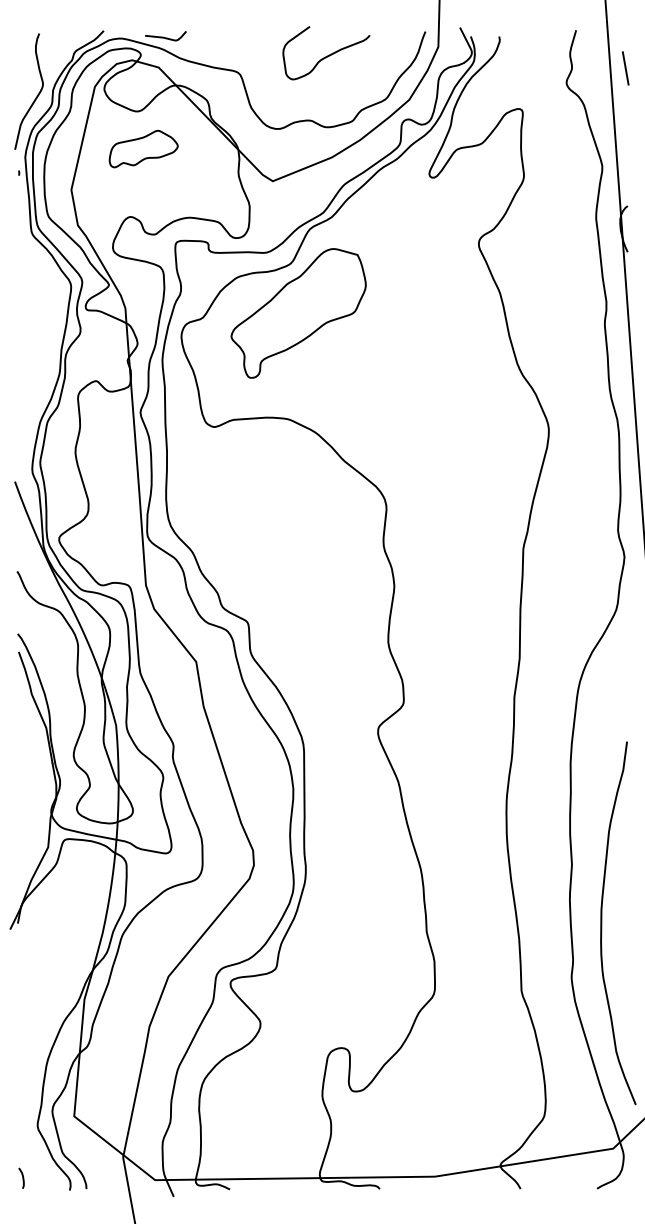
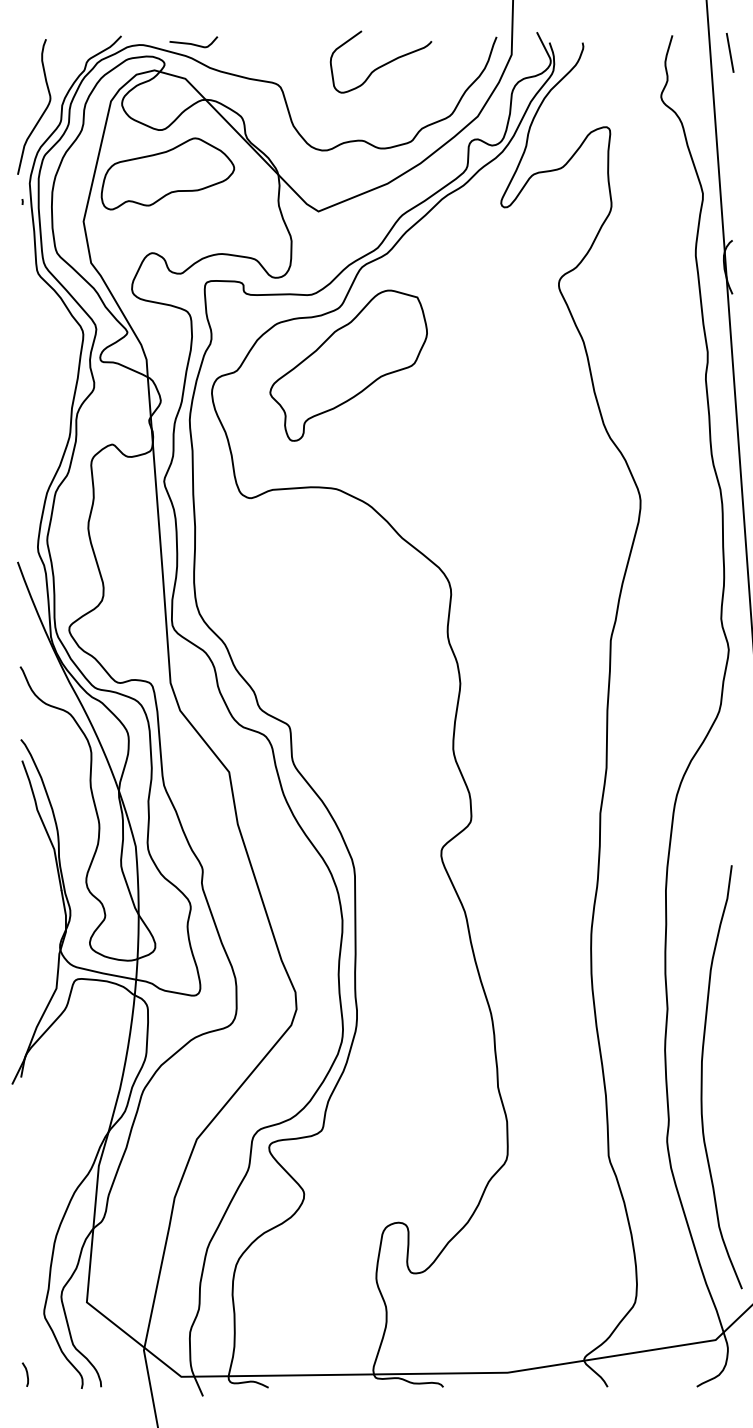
line: (625, 68) -> (729, 52), moved
part: (143, 148) -> (167, 173), size x1.67

